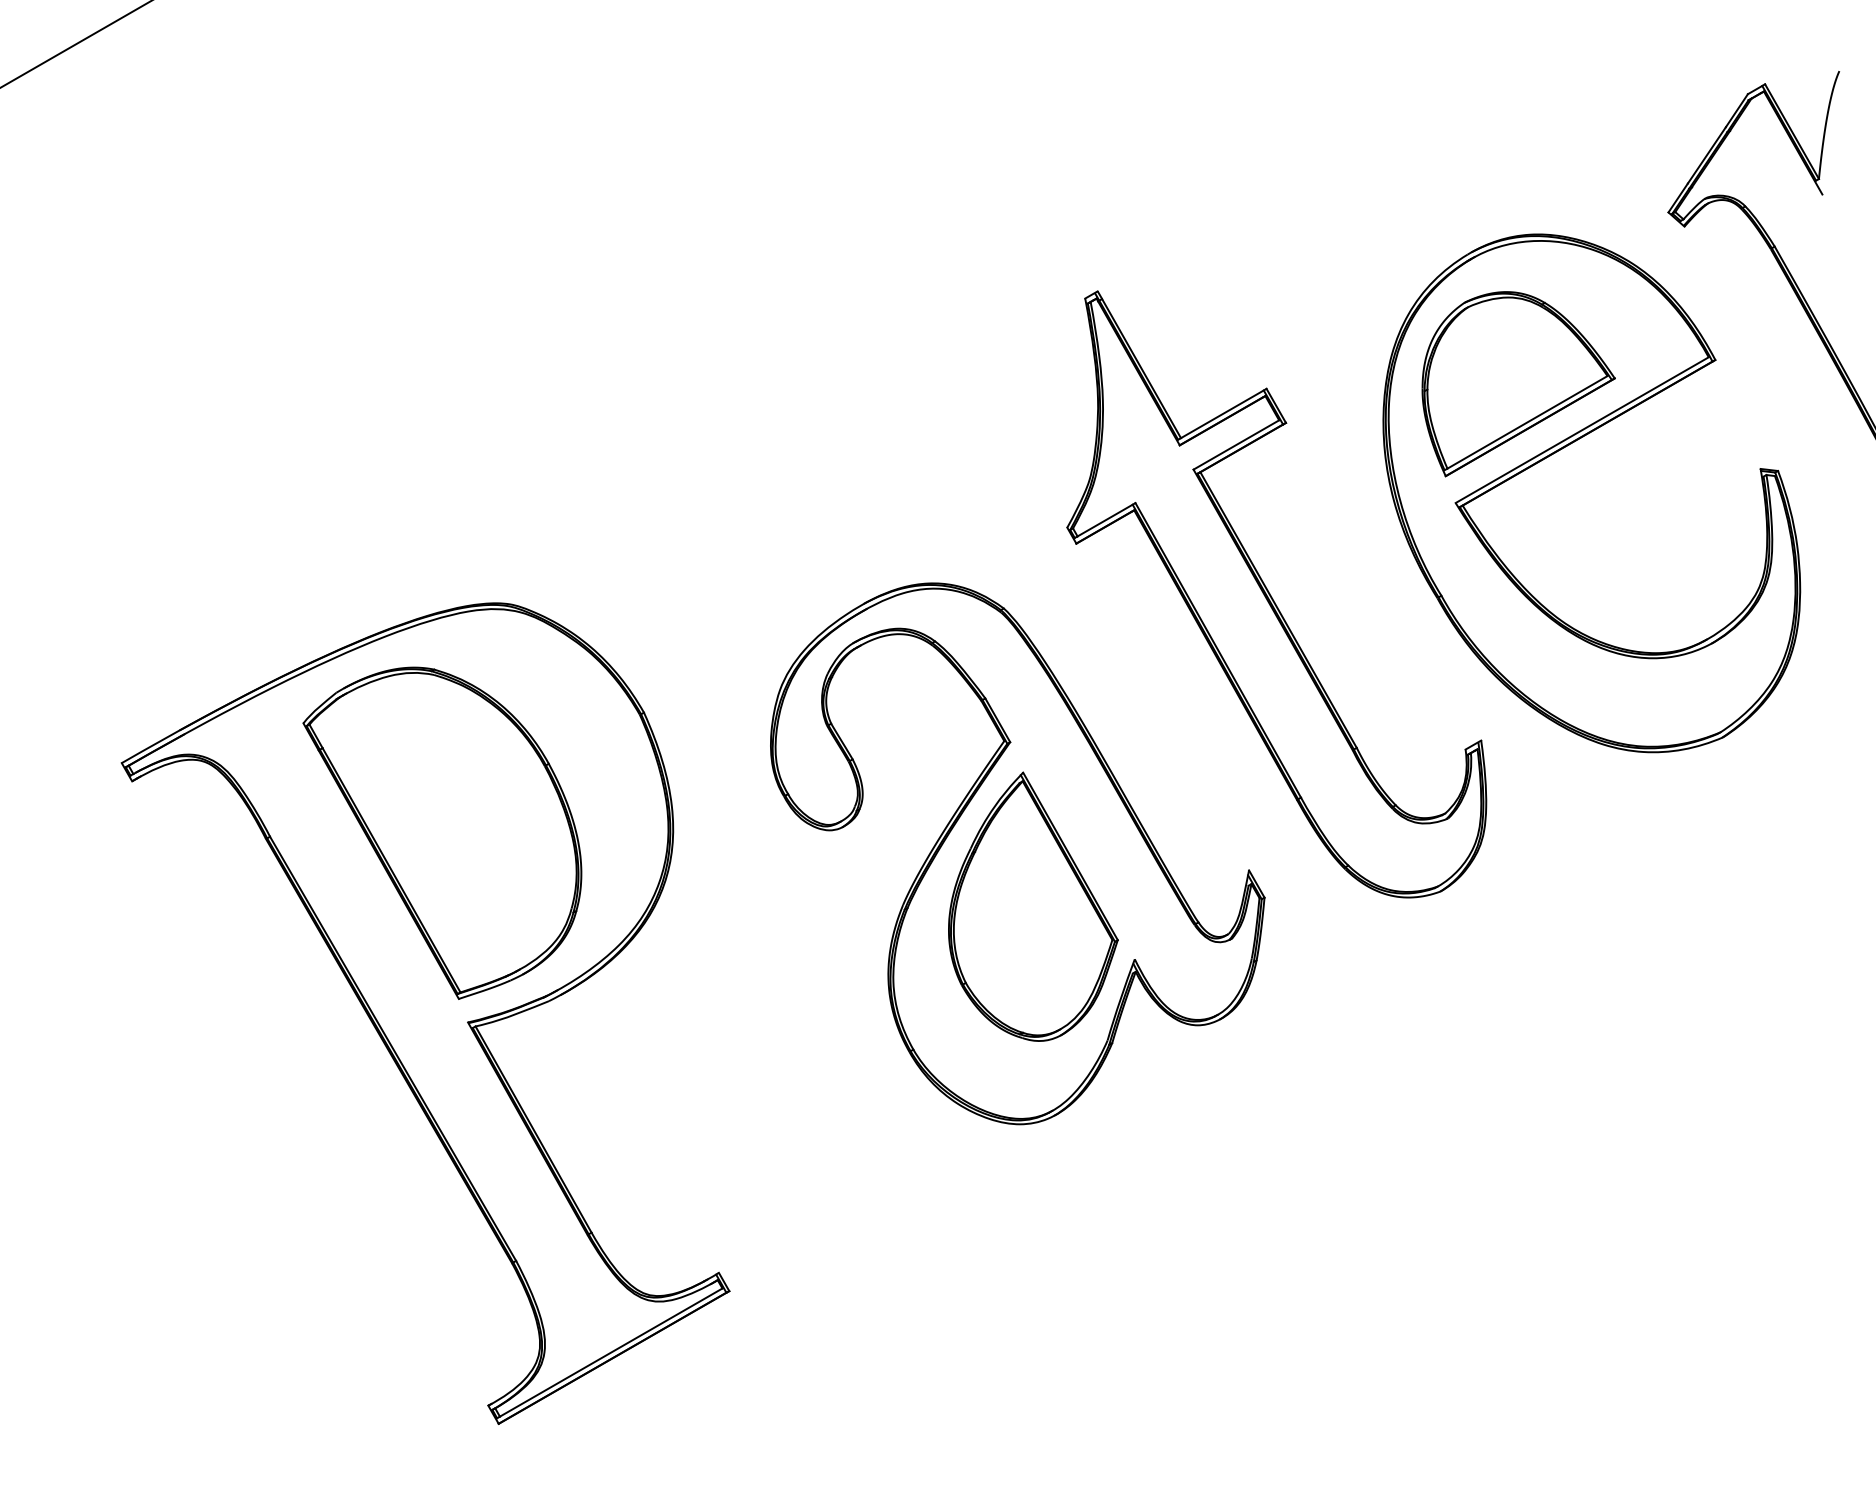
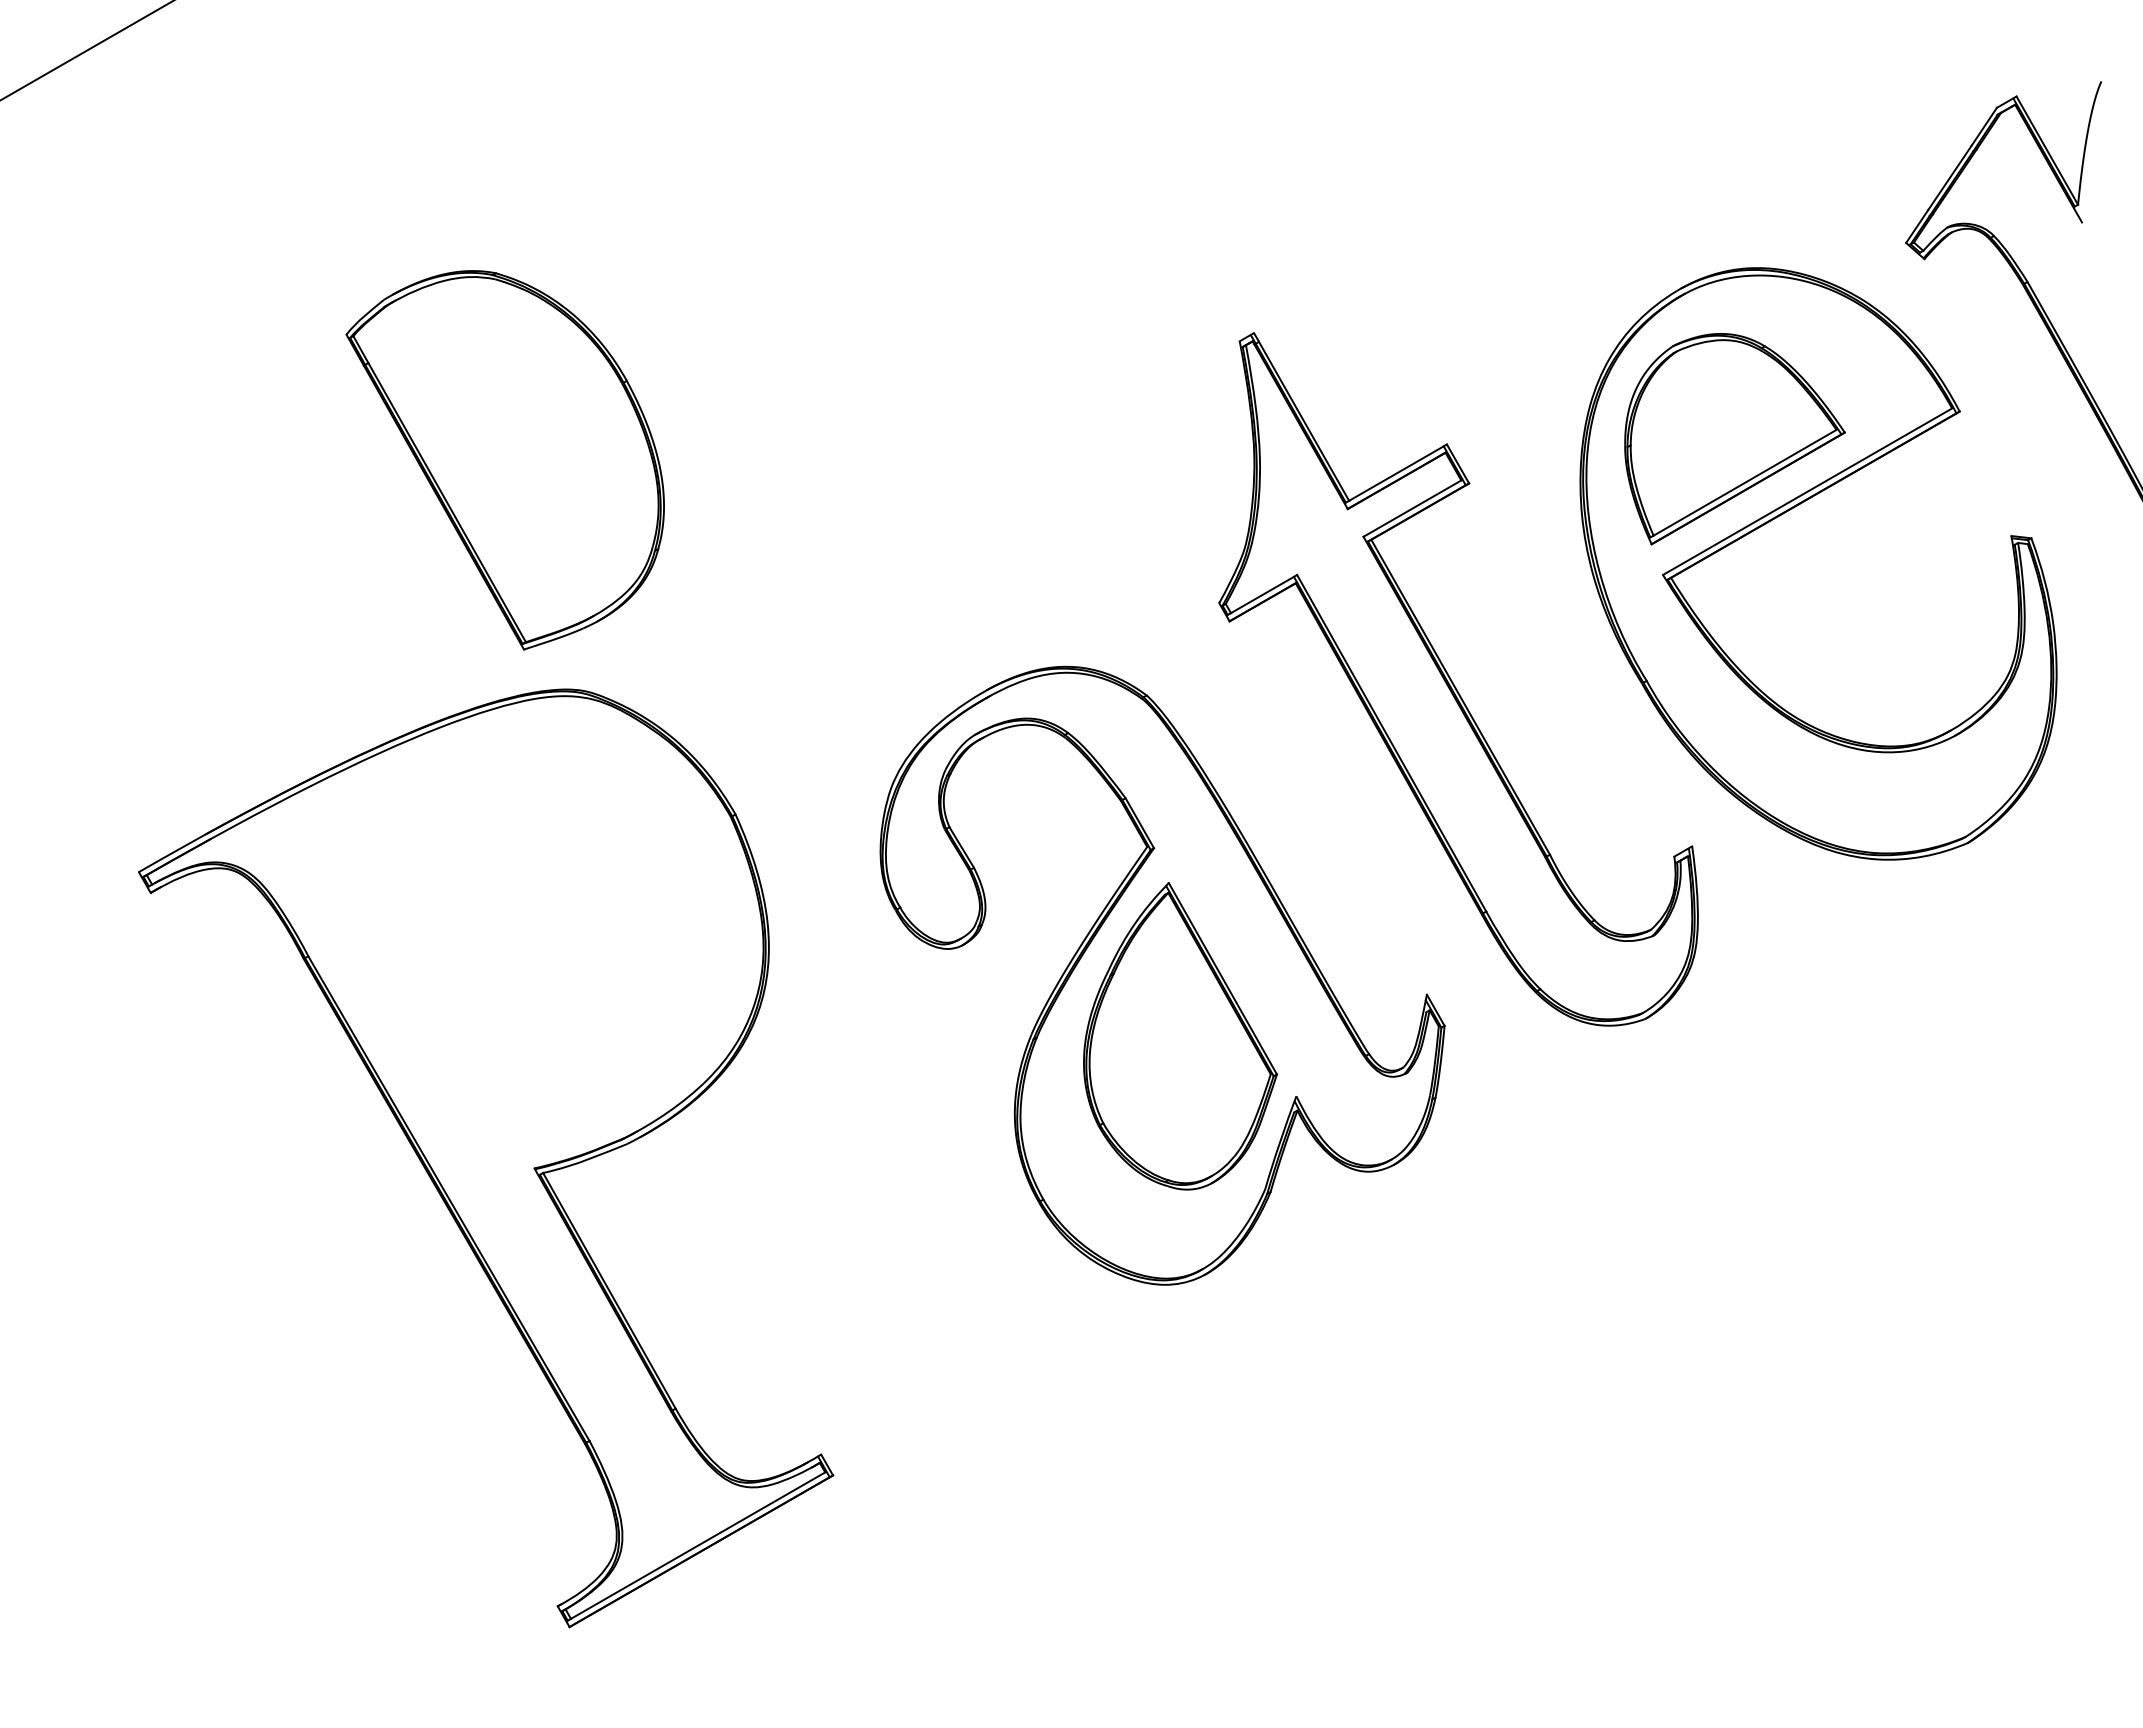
part: (441, 833) -> (504, 460), moved

